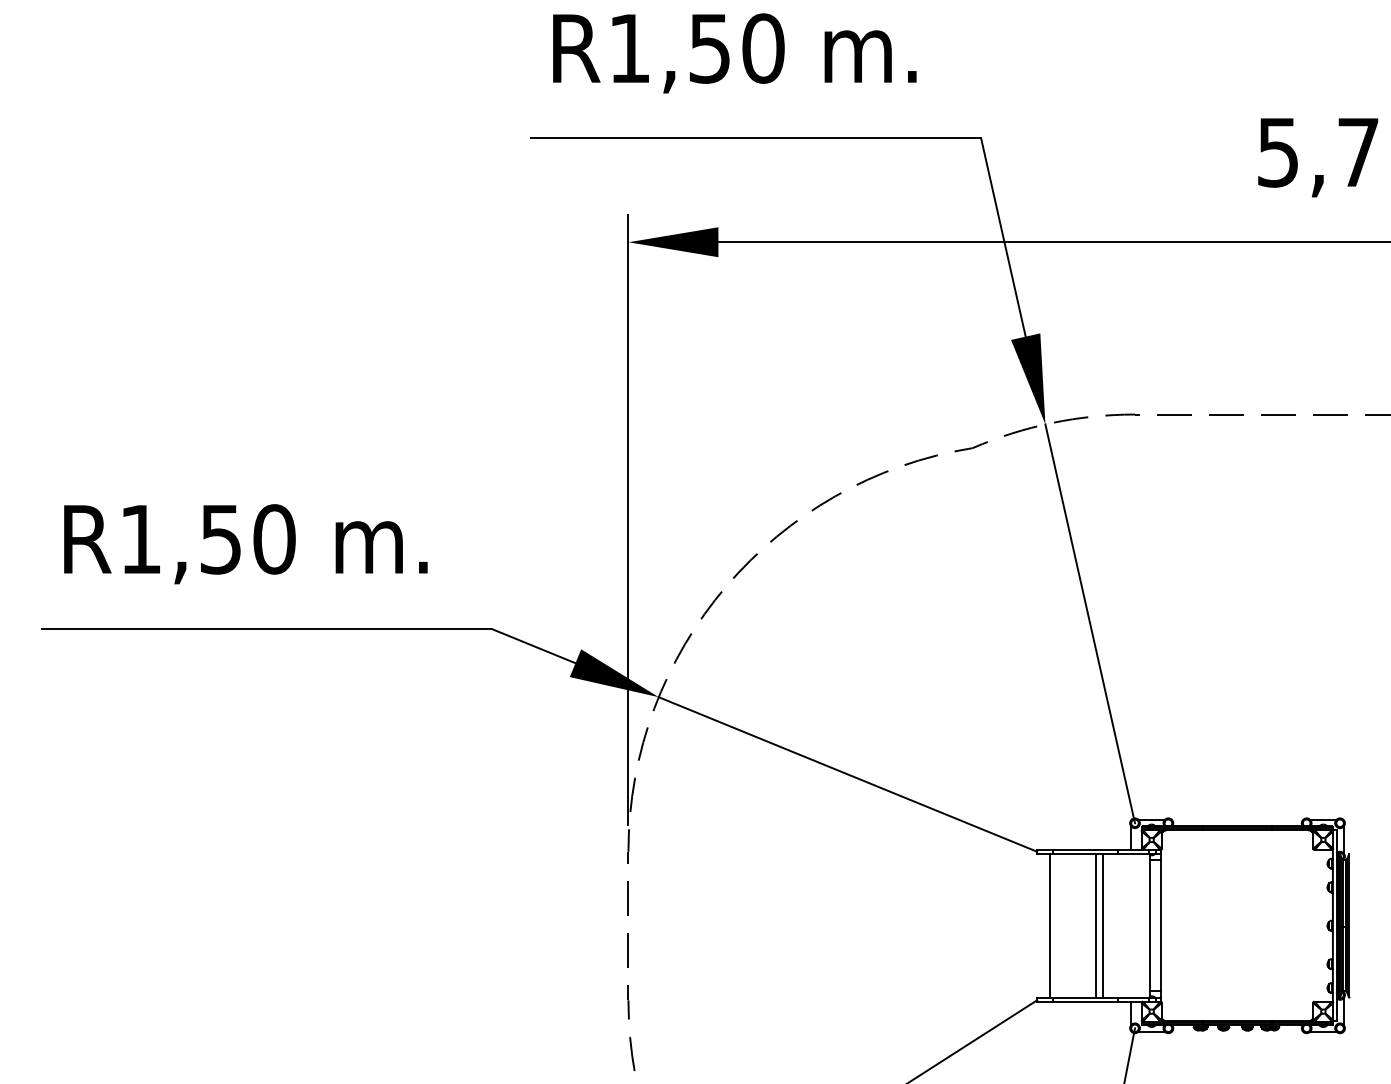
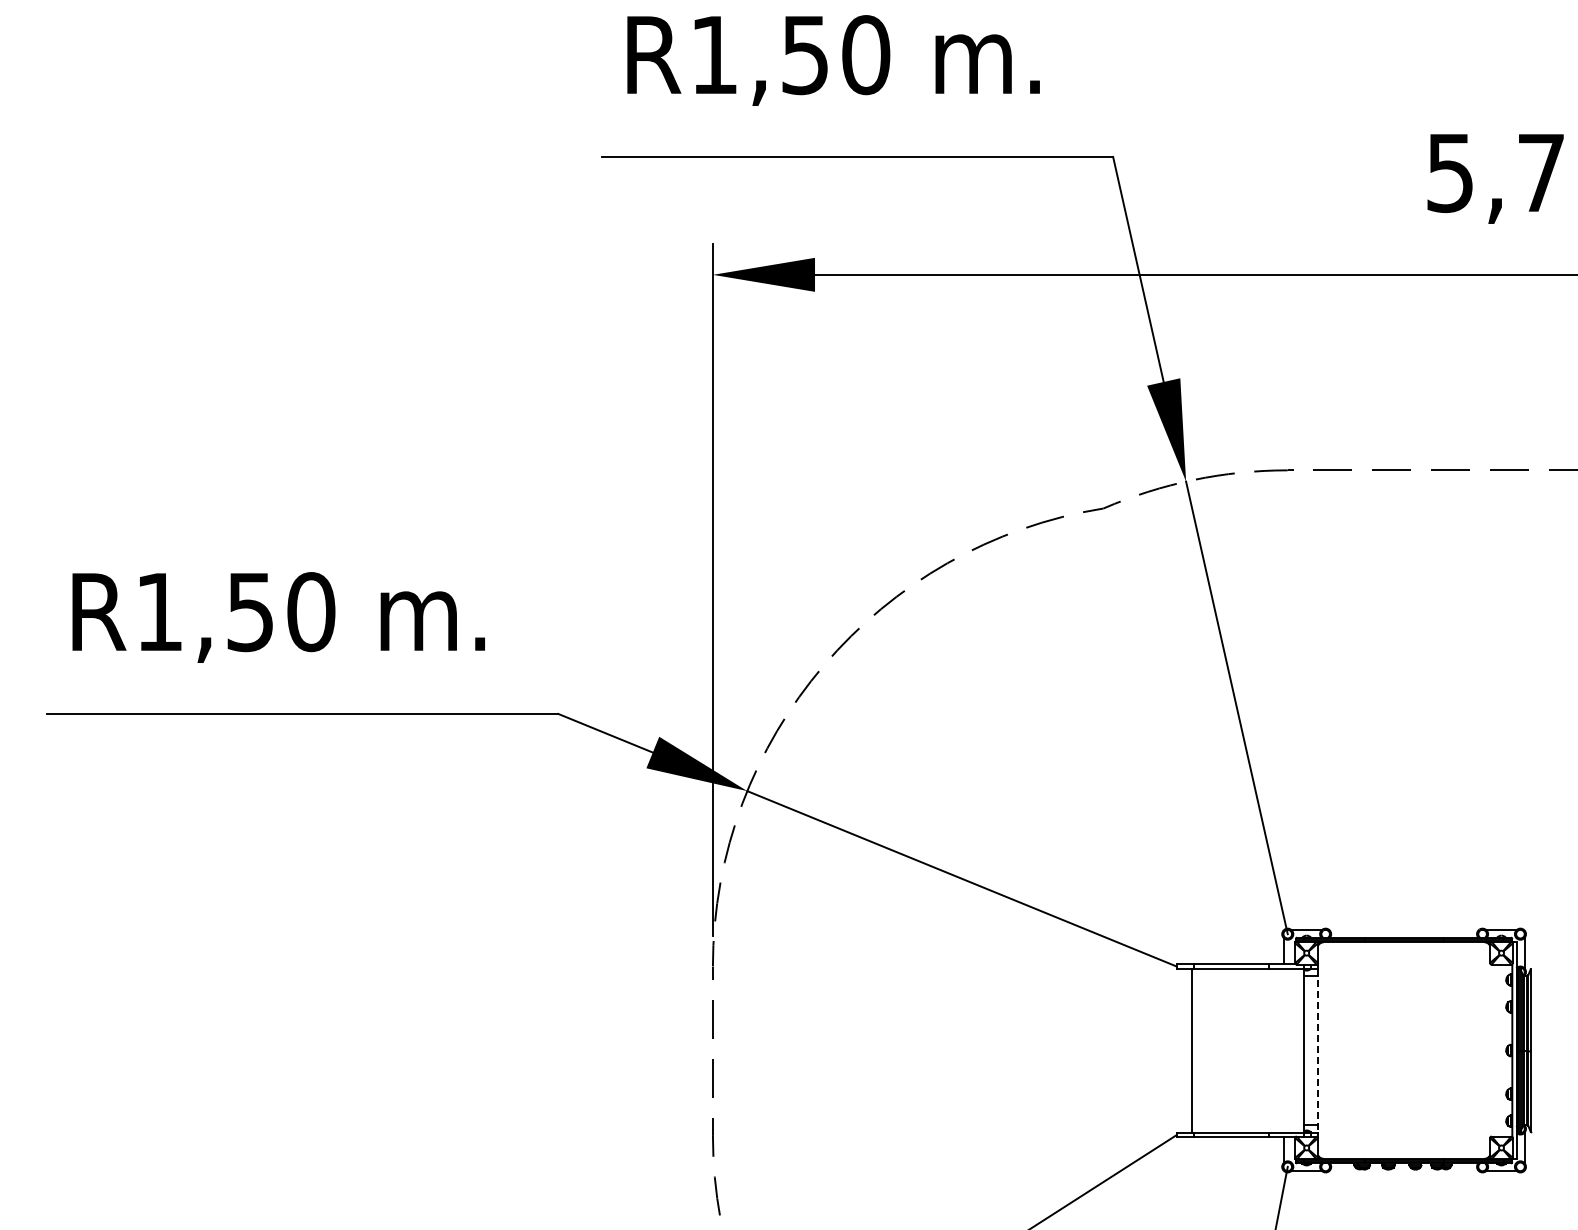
line: (1096, 925) -> (1243, 1050), removed
line: (1103, 925) -> (1251, 1050), removed
line: (1161, 925) -> (1317, 1050), solid -> dashed

